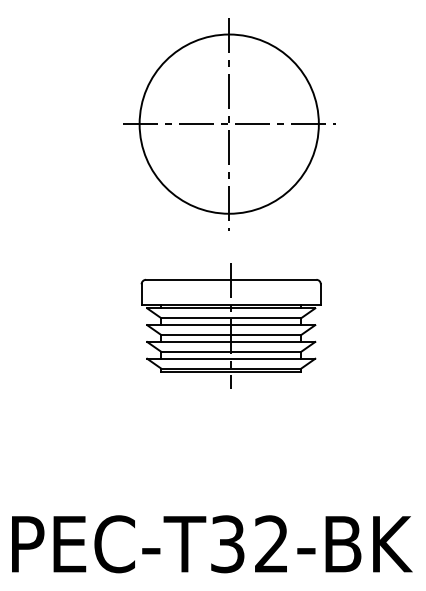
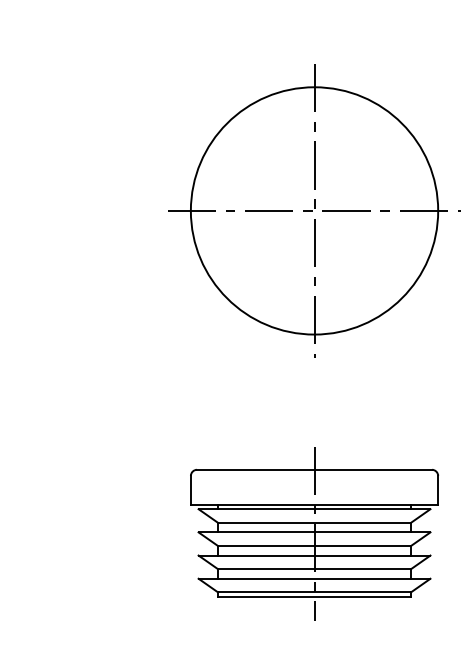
part: (230, 325) -> (313, 532), moved

